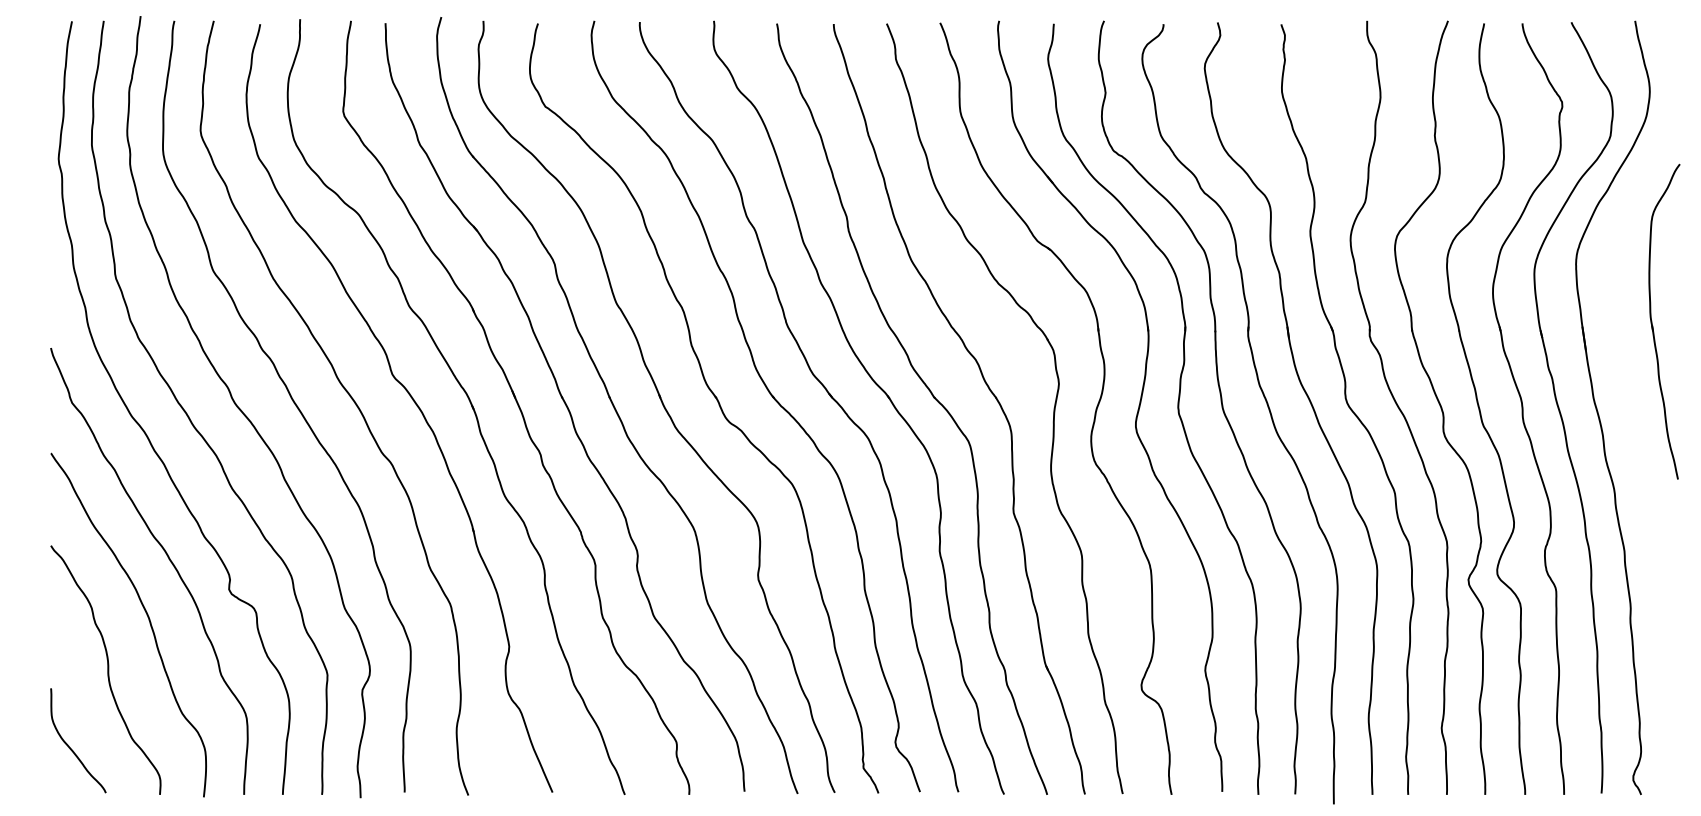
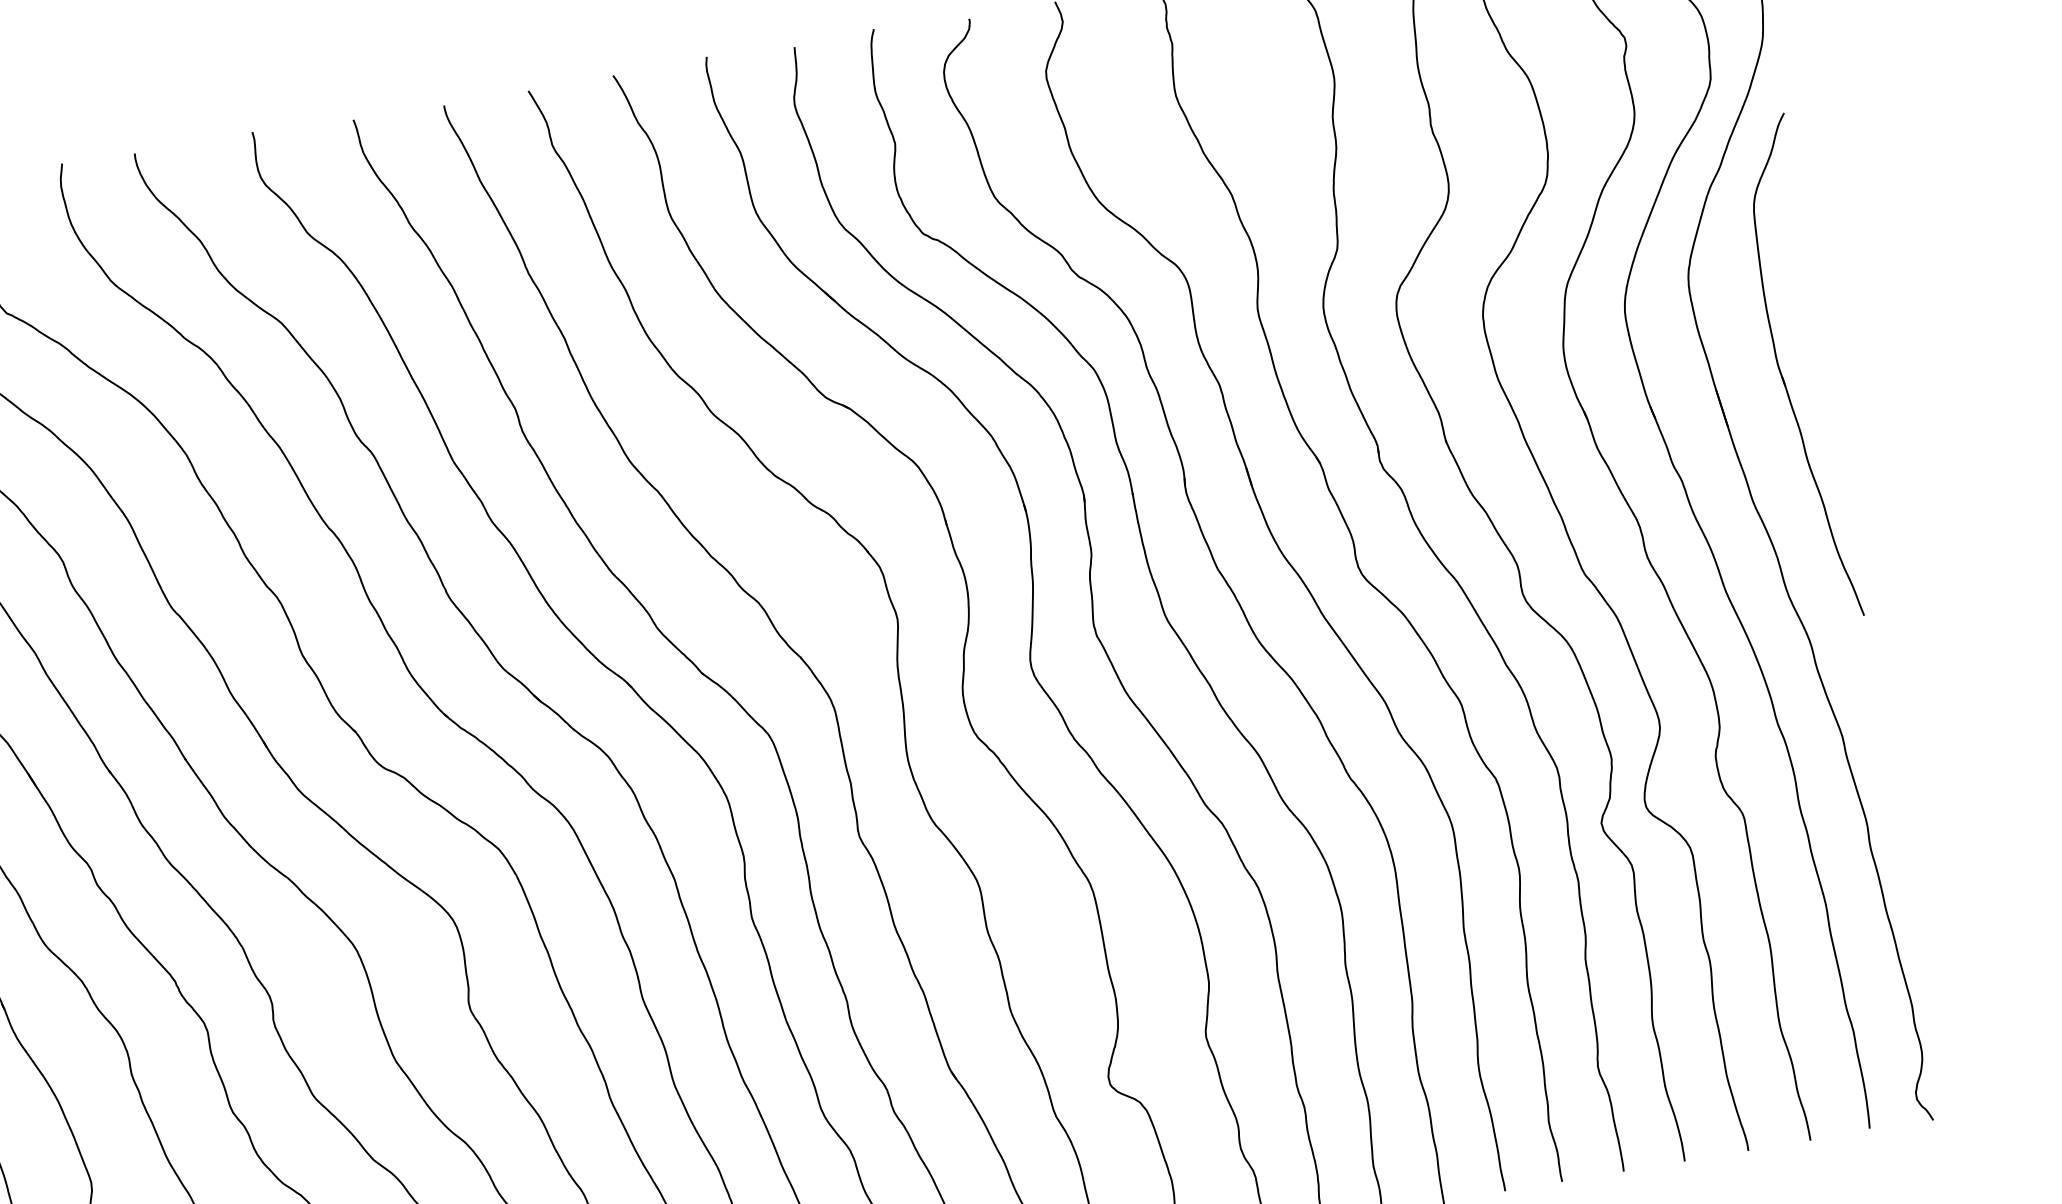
part: (1652, 321) -> (1781, 370), moved

